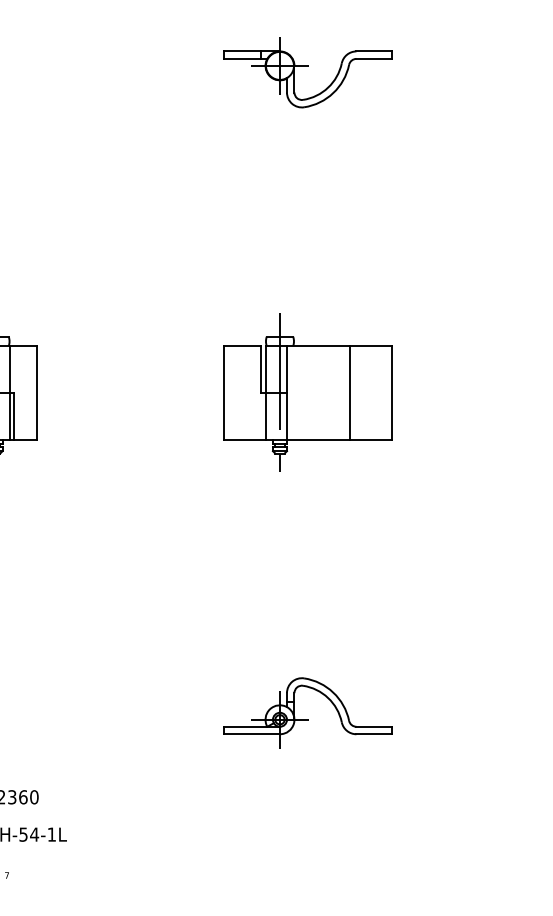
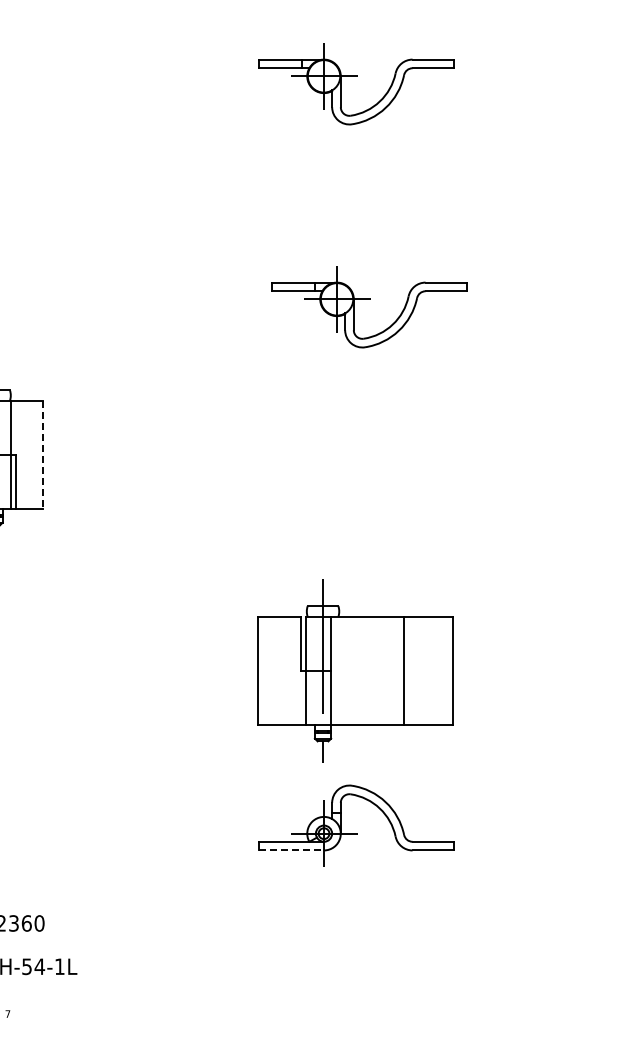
part: (319, 258) -> (369, 299), added
part: (308, 392) -> (355, 670), moved
line: (36, 393) -> (42, 455), solid -> dashed
line: (252, 734) -> (292, 850), solid -> dashed

